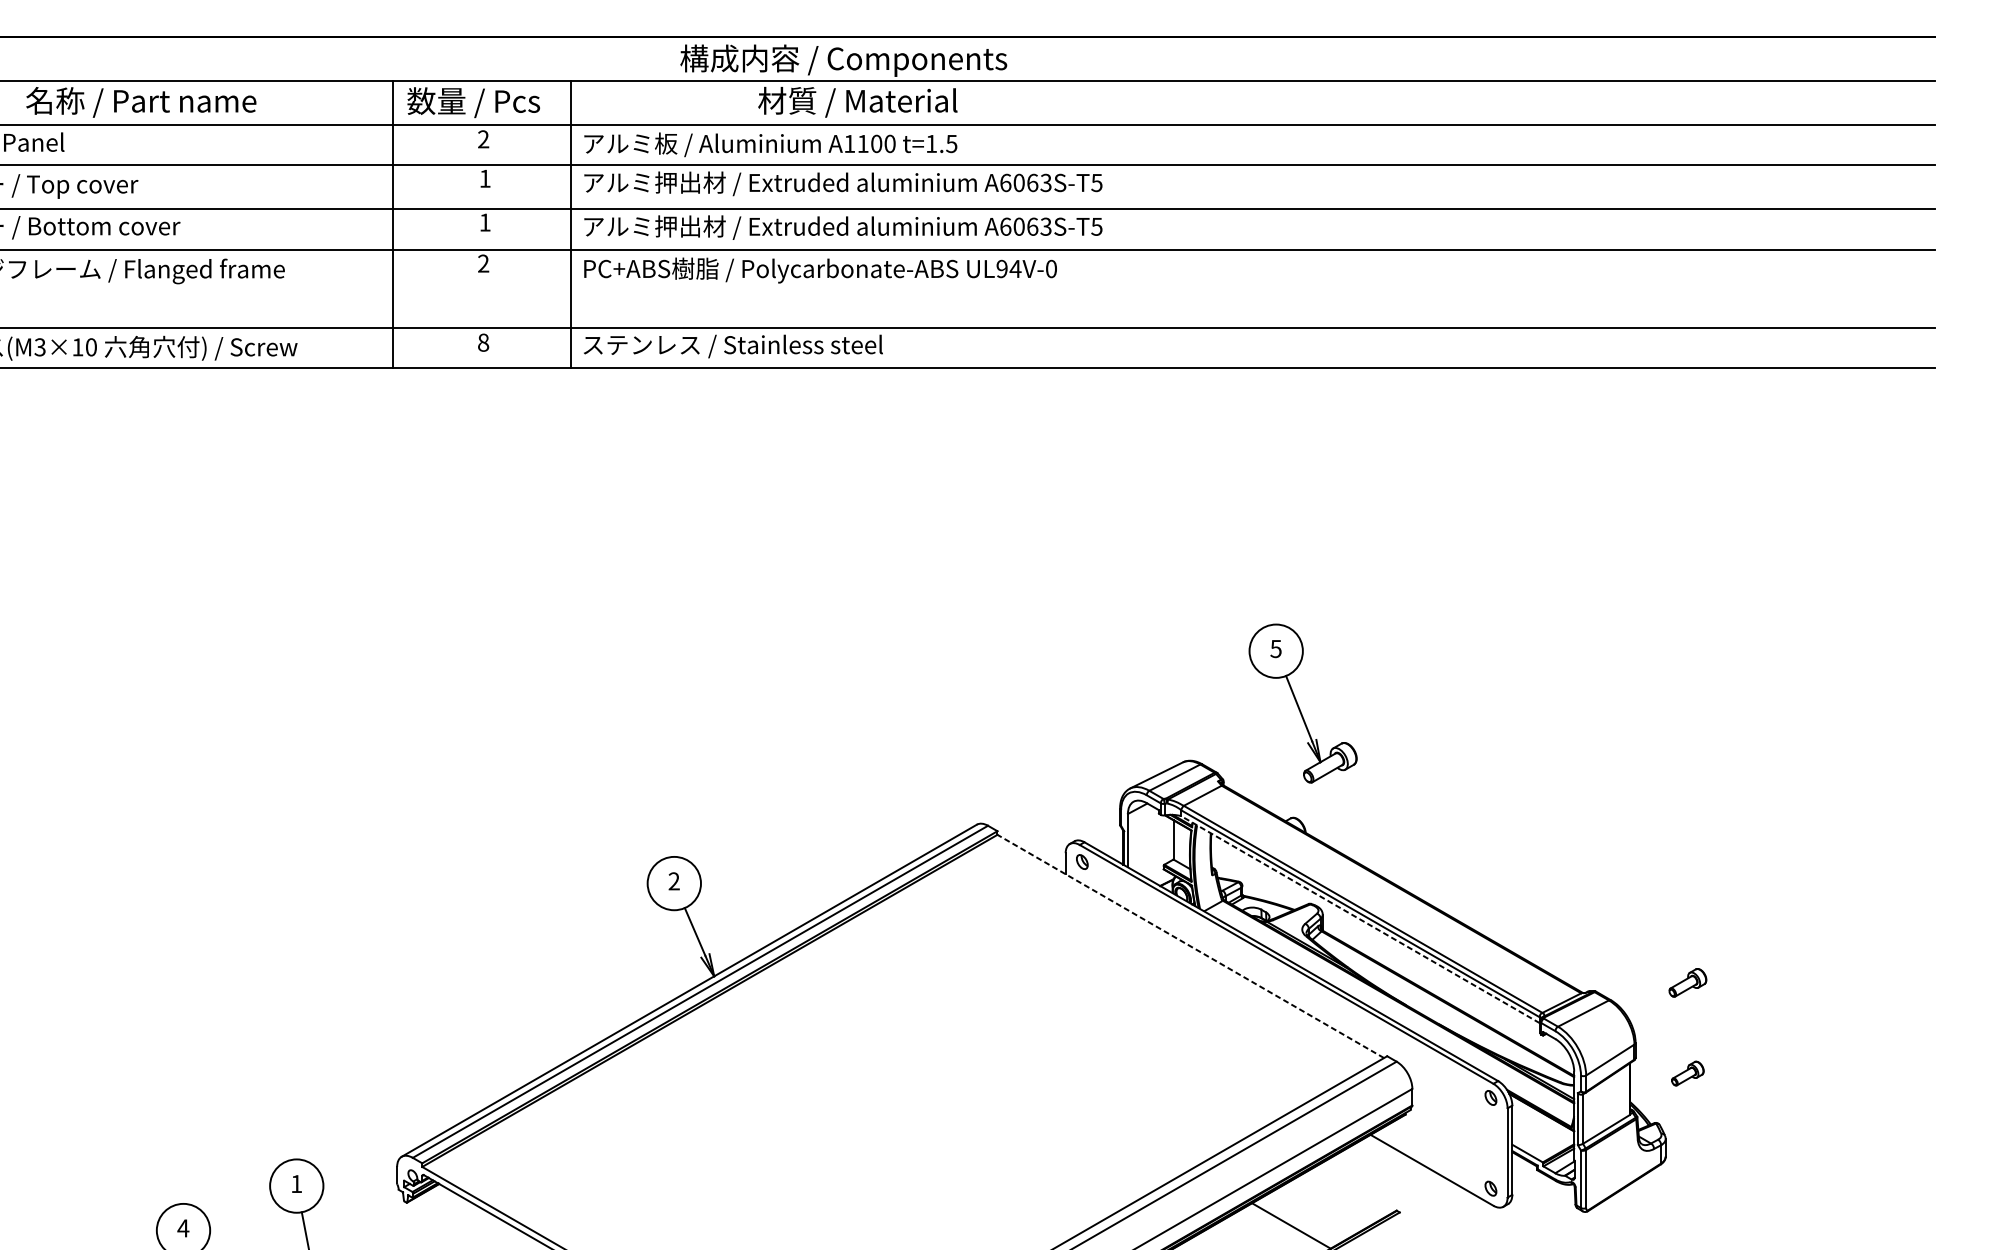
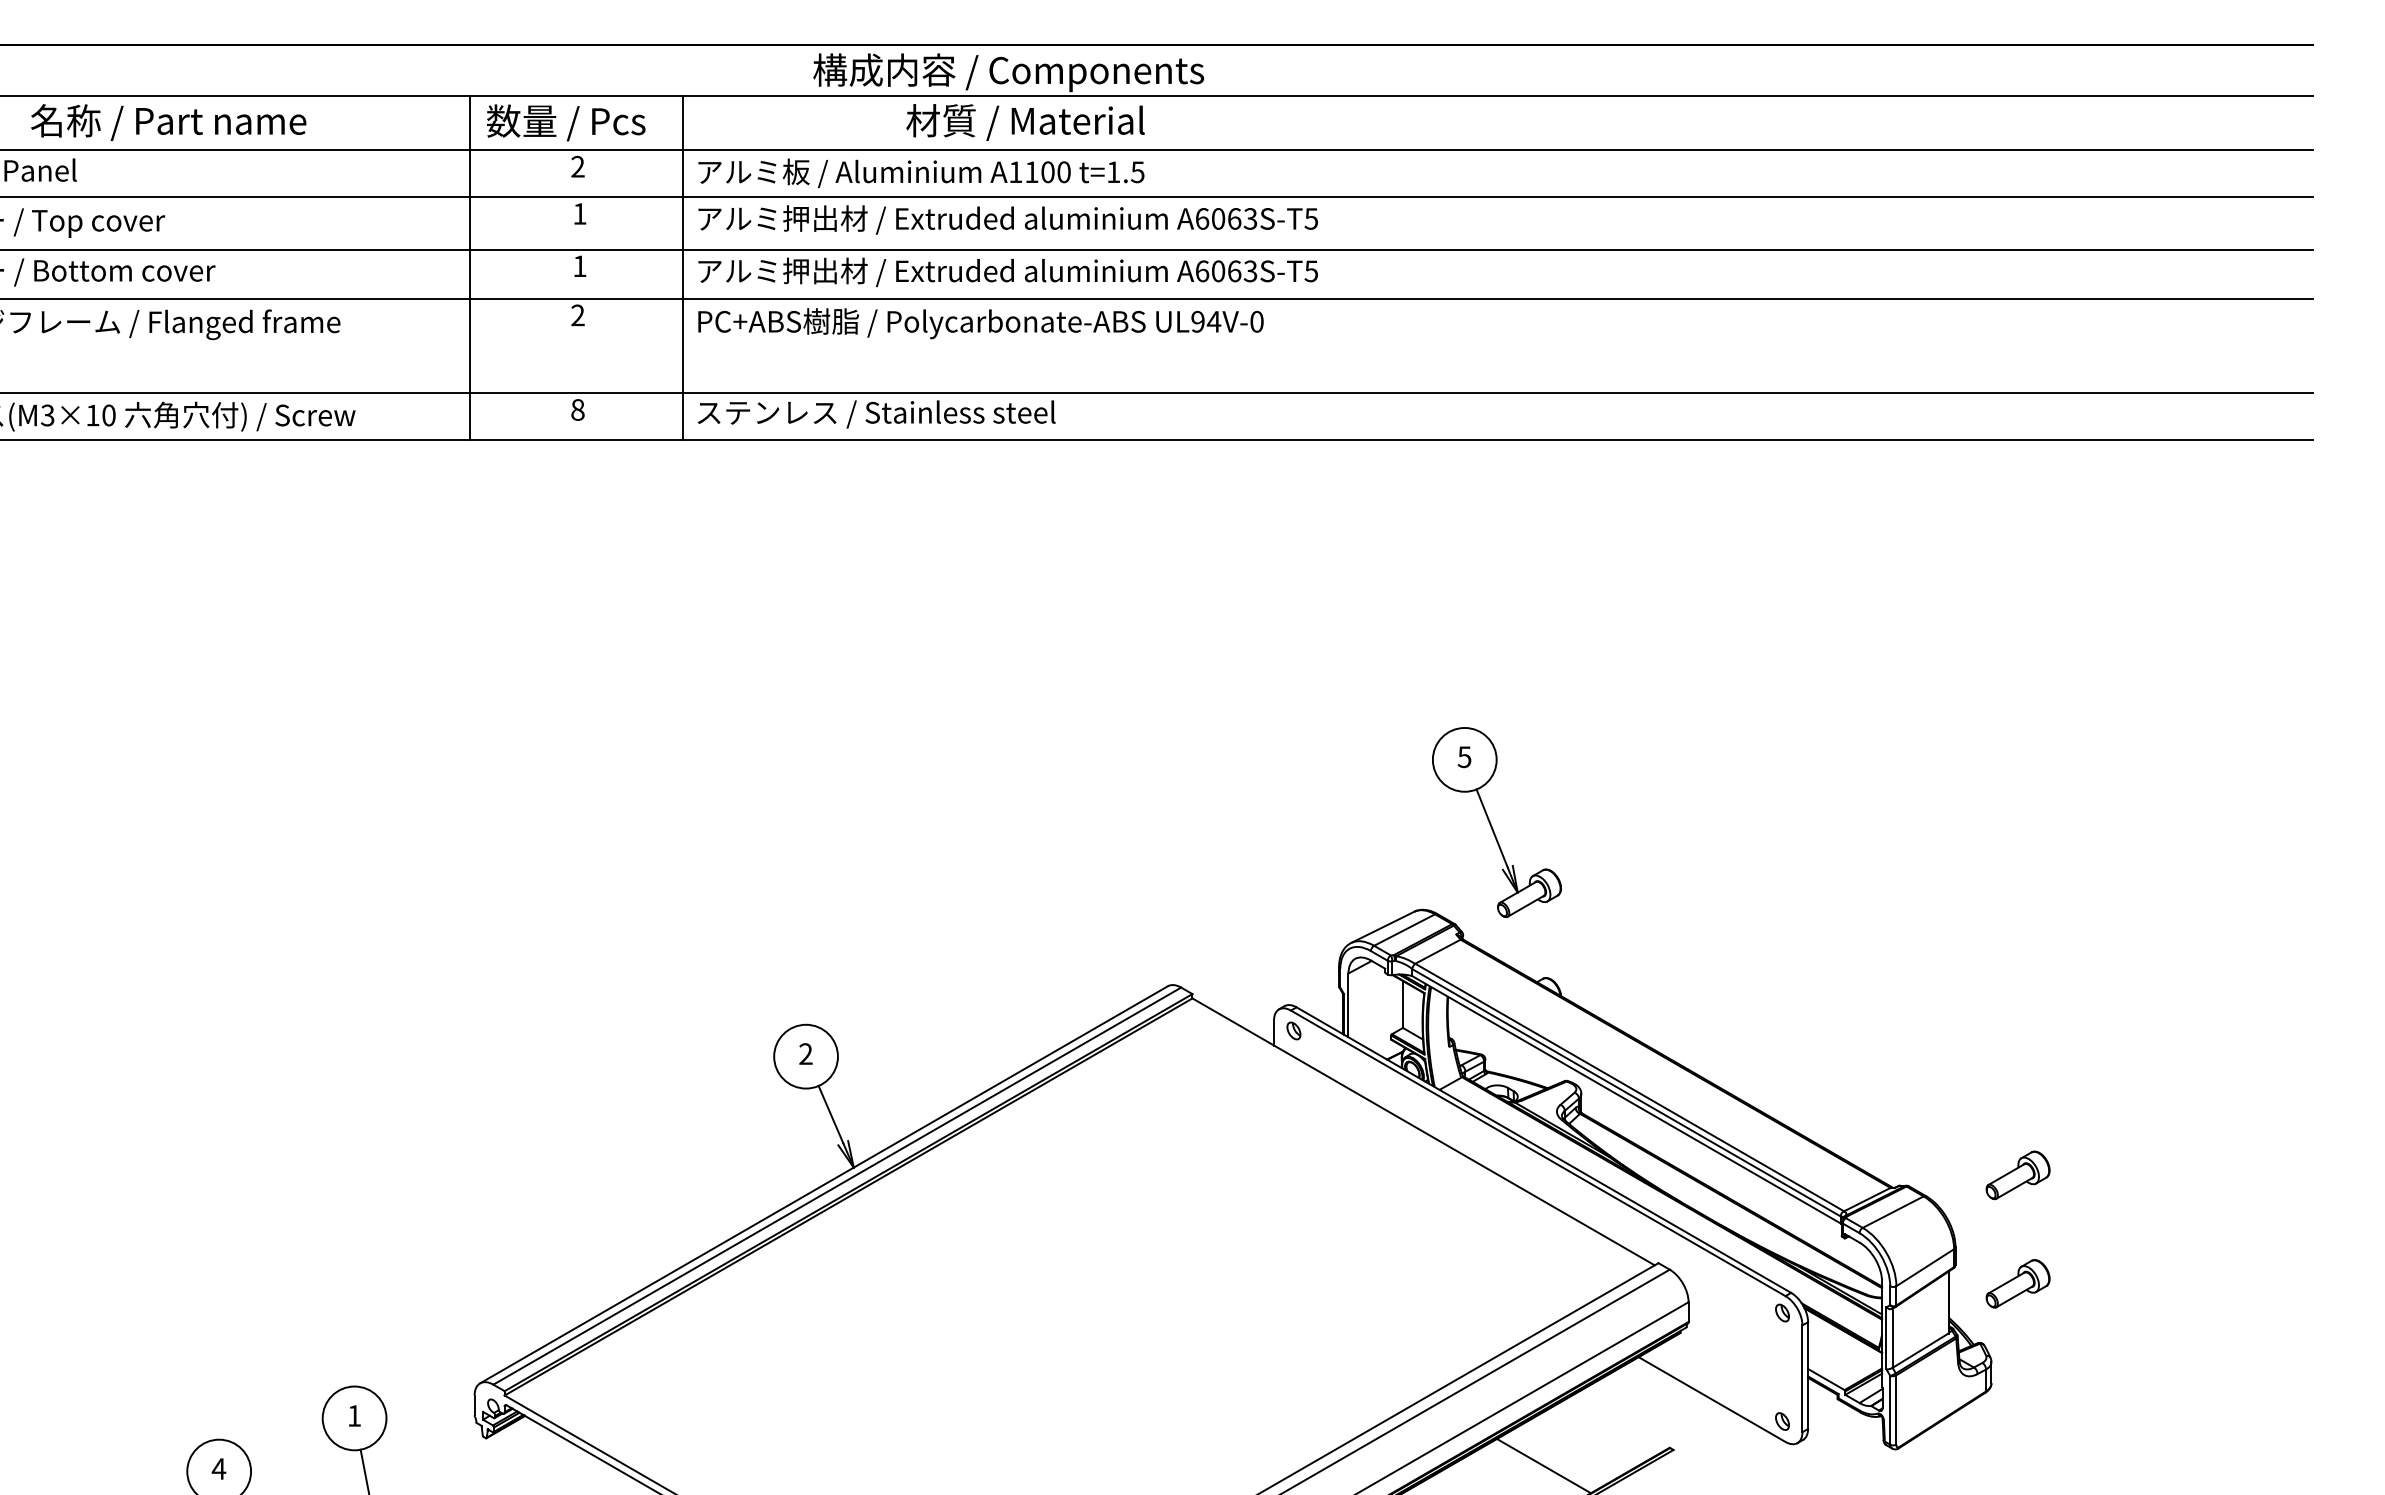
part: (1302, 703) -> (1496, 822), moved
line: (1360, 919) -> (1626, 1099), dashed -> solid
line: (1190, 946) -> (1423, 1131), dashed -> solid
part: (1687, 982) -> (2017, 1175), size x1.43
part: (1687, 1073) -> (2017, 1283), size x1.67

